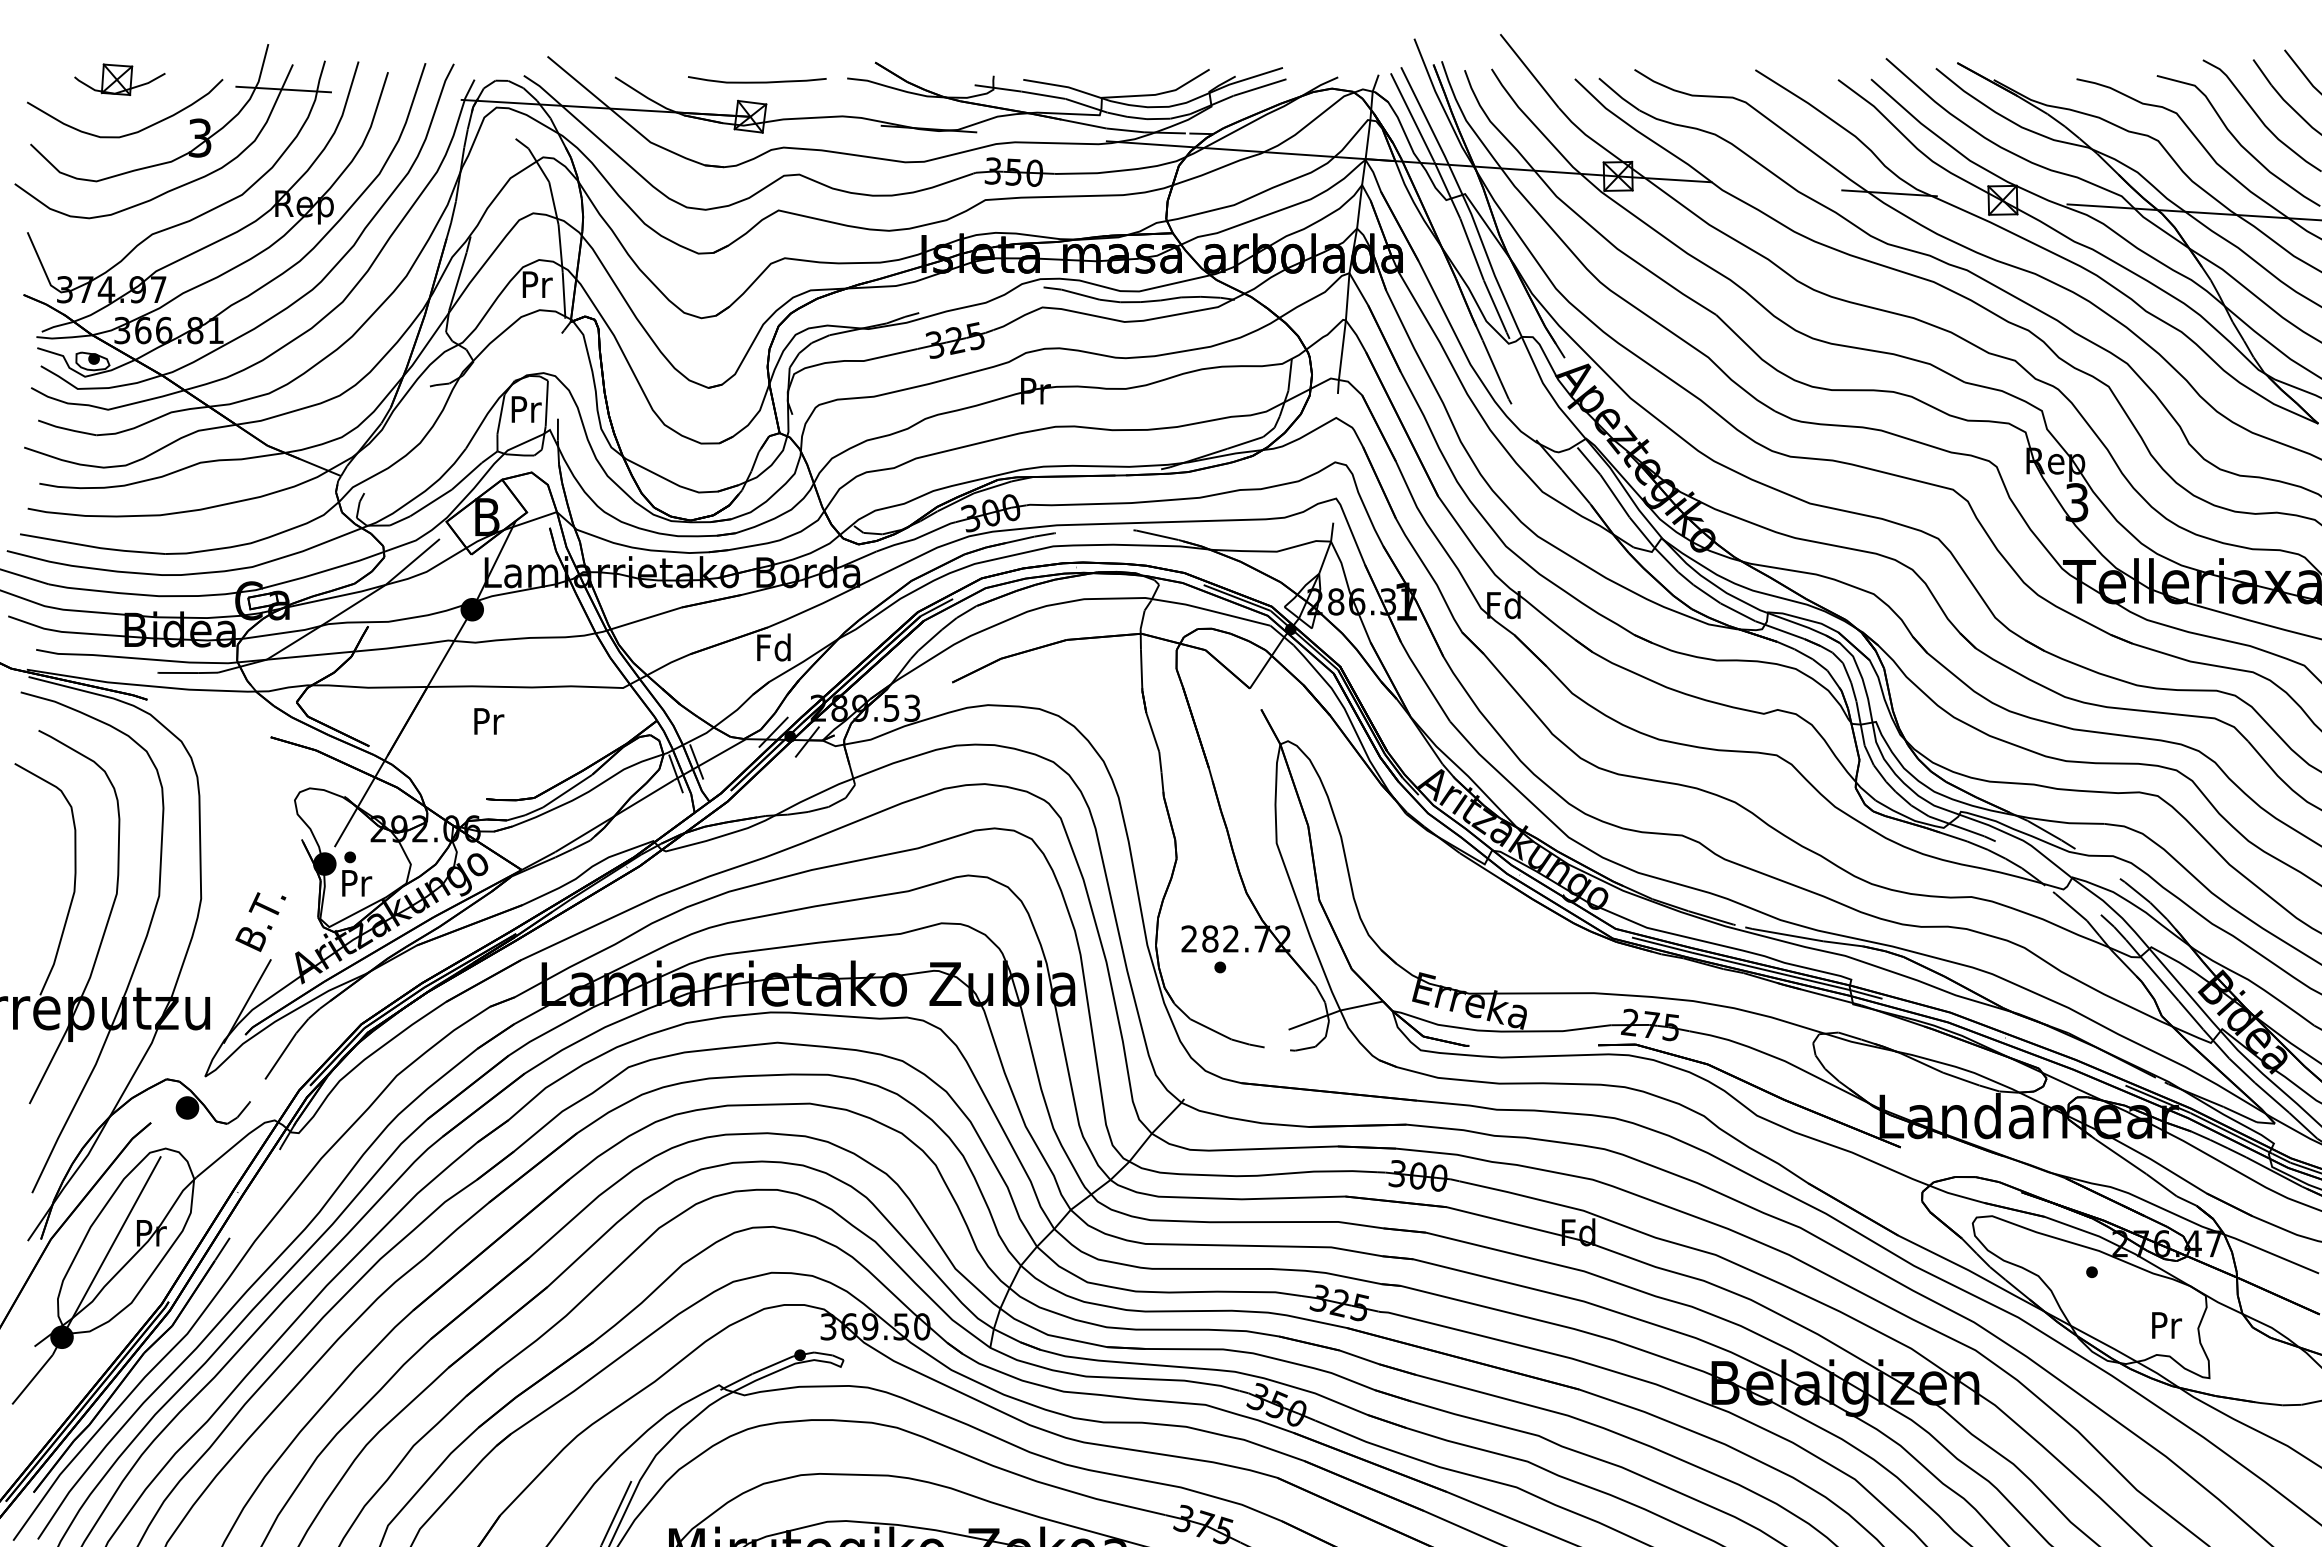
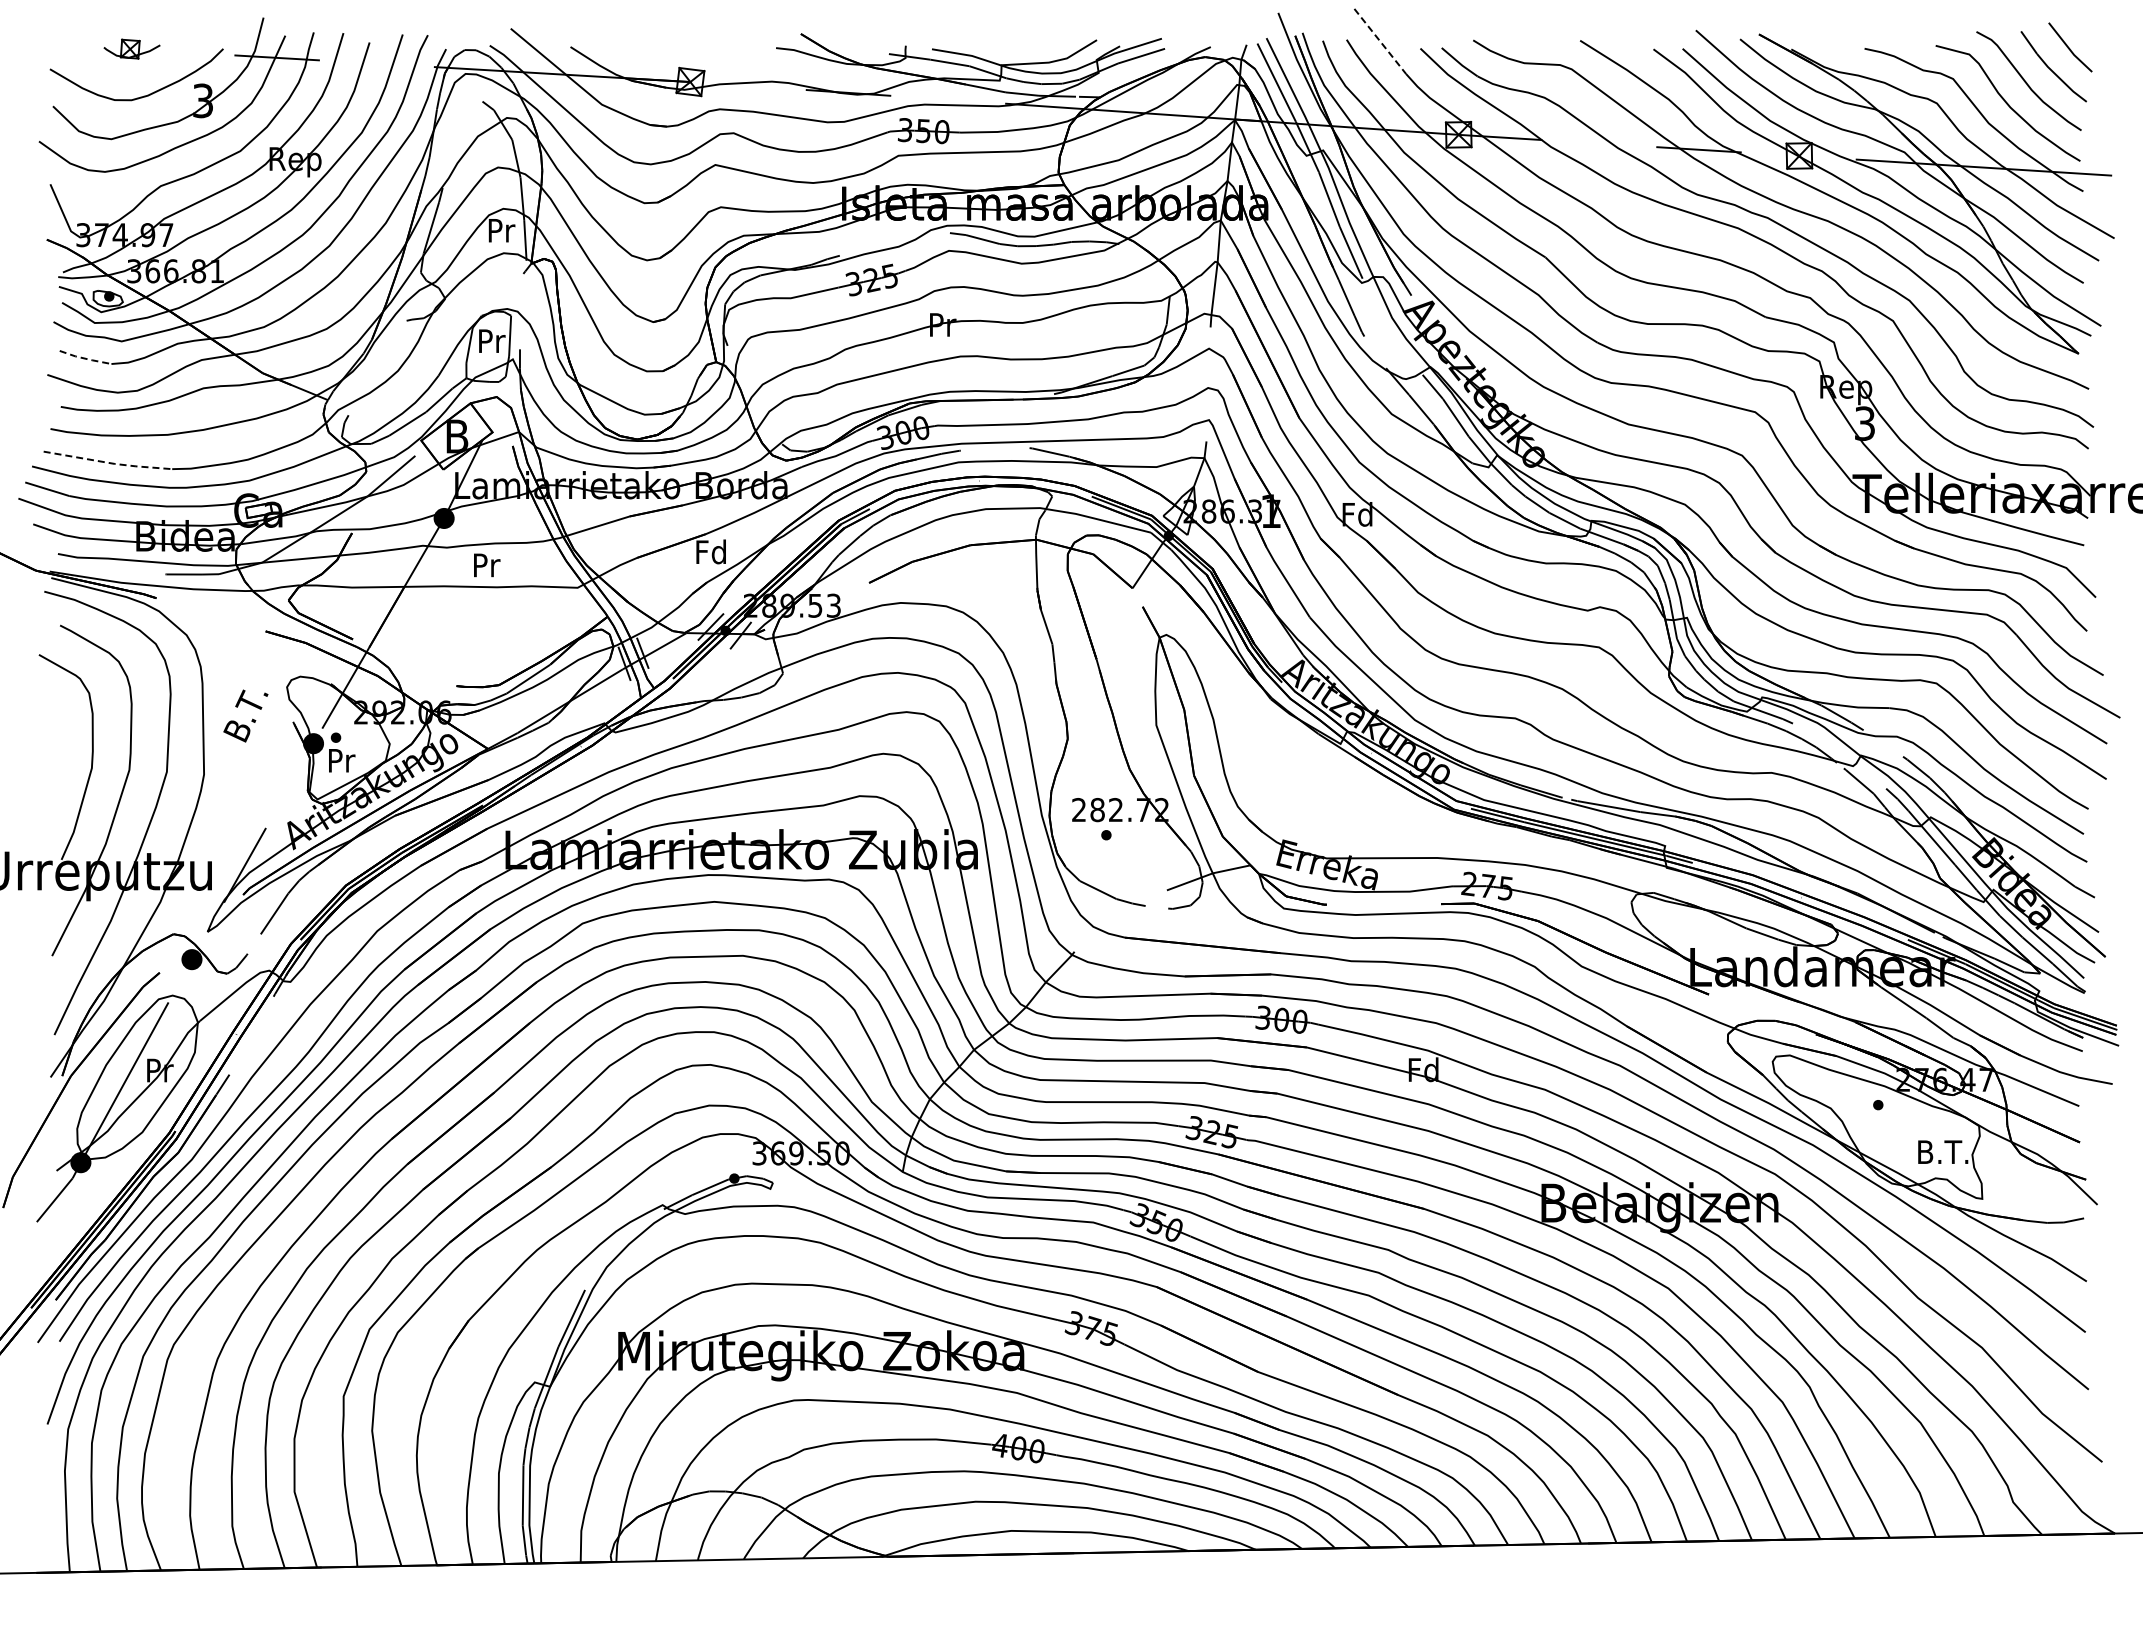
line: (1529, 71) -> (1380, 41), solid -> dashed
part: (119, 78) -> (131, 48), size x0.7
curve: (757, 81) -> (696, 50), removed
line: (67, 429) -> (85, 358), solid -> dashed
line: (94, 546) -> (109, 462), solid -> dashed
text: (489, 721) -> (487, 565), moved
text: (260, 921) -> (245, 715), moved
text: (2165, 1324) -> (1943, 1151), Pr -> B.T.

